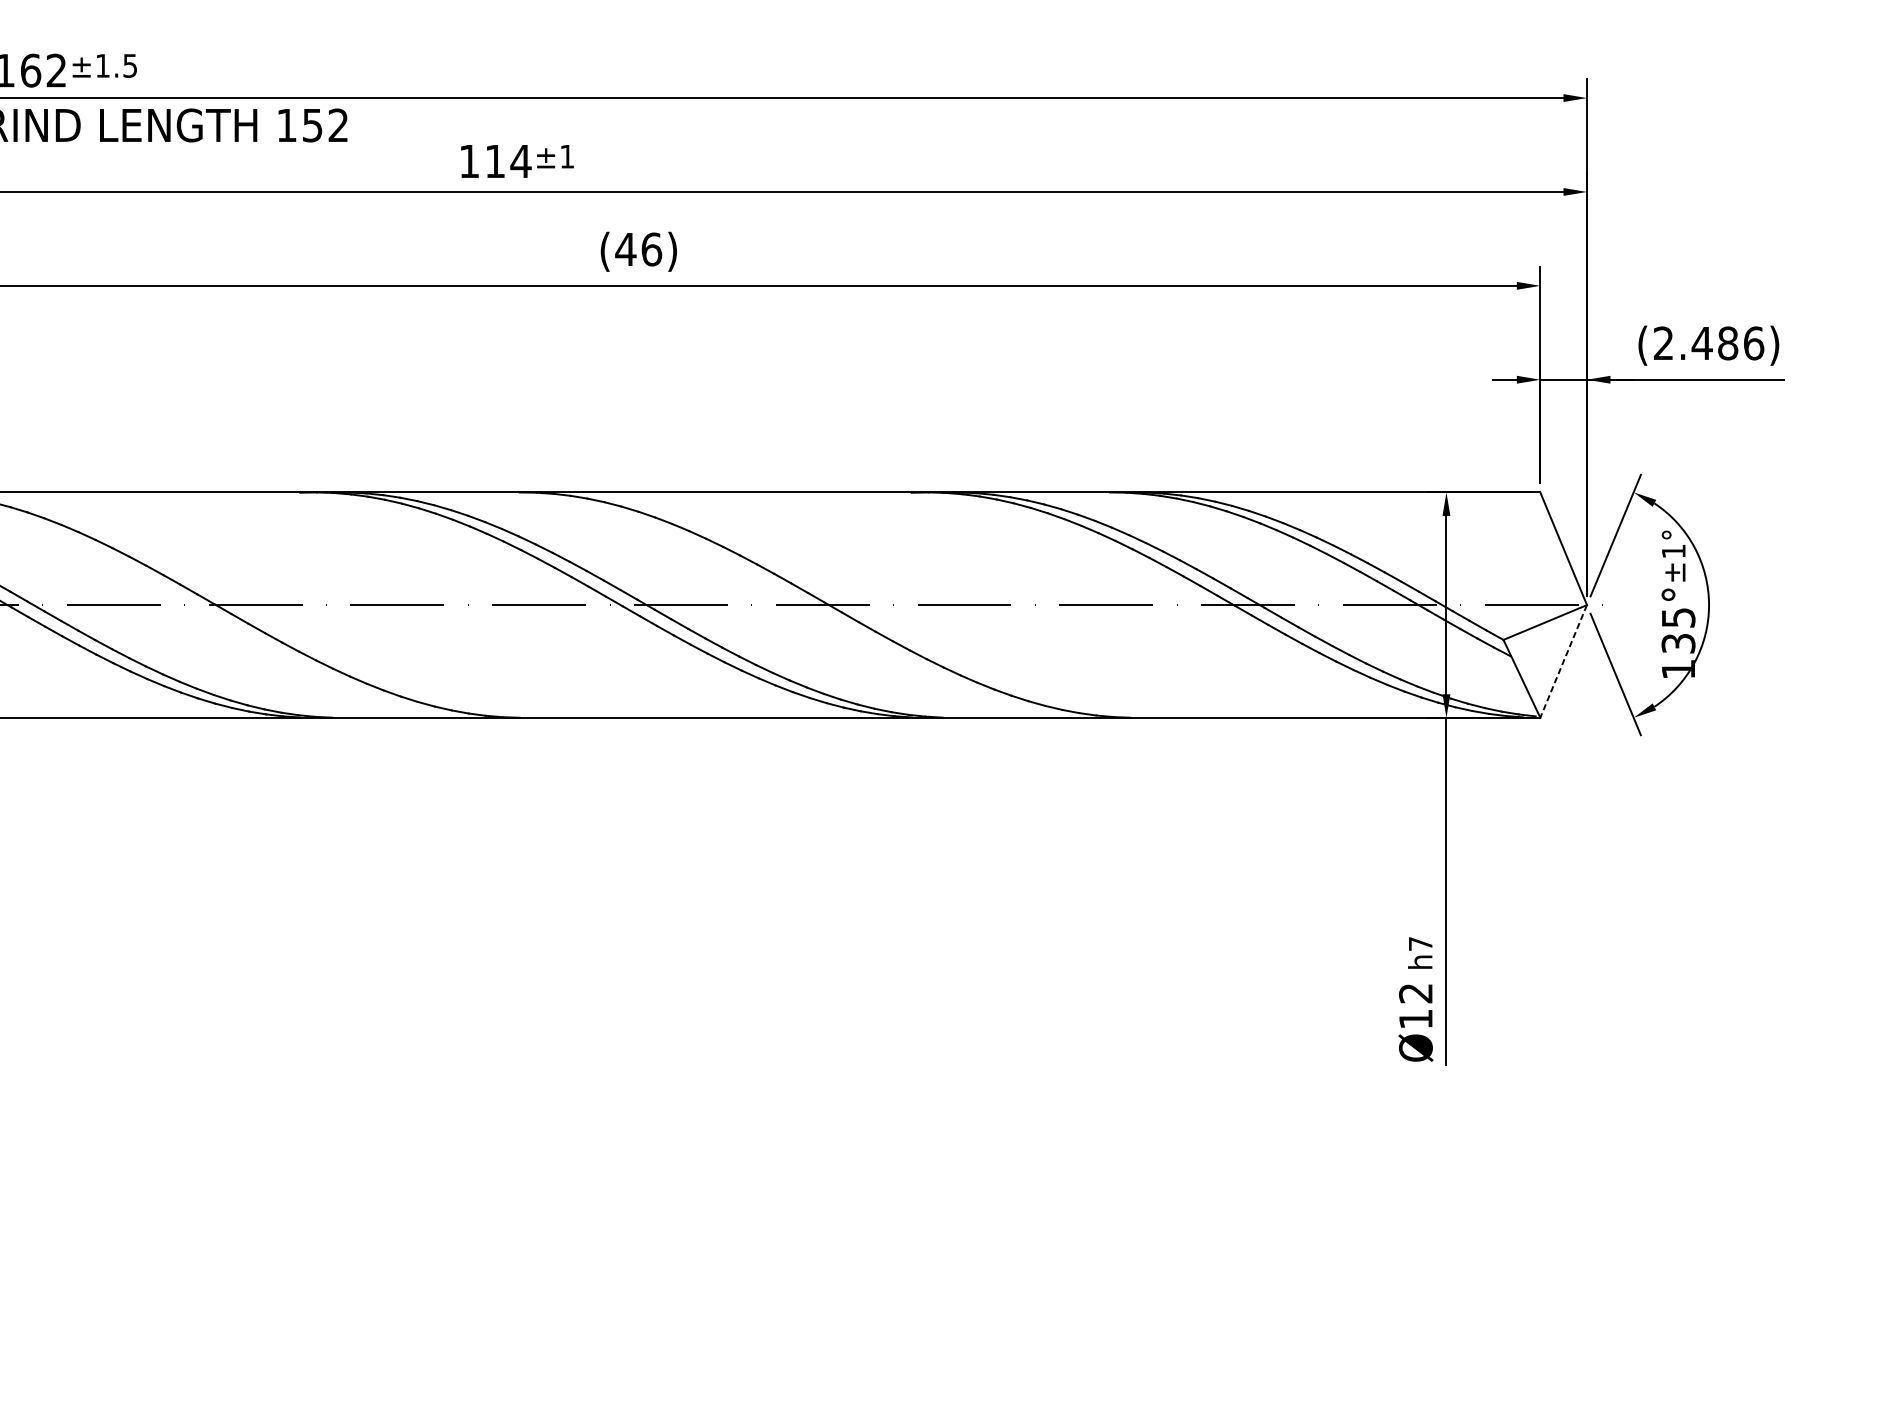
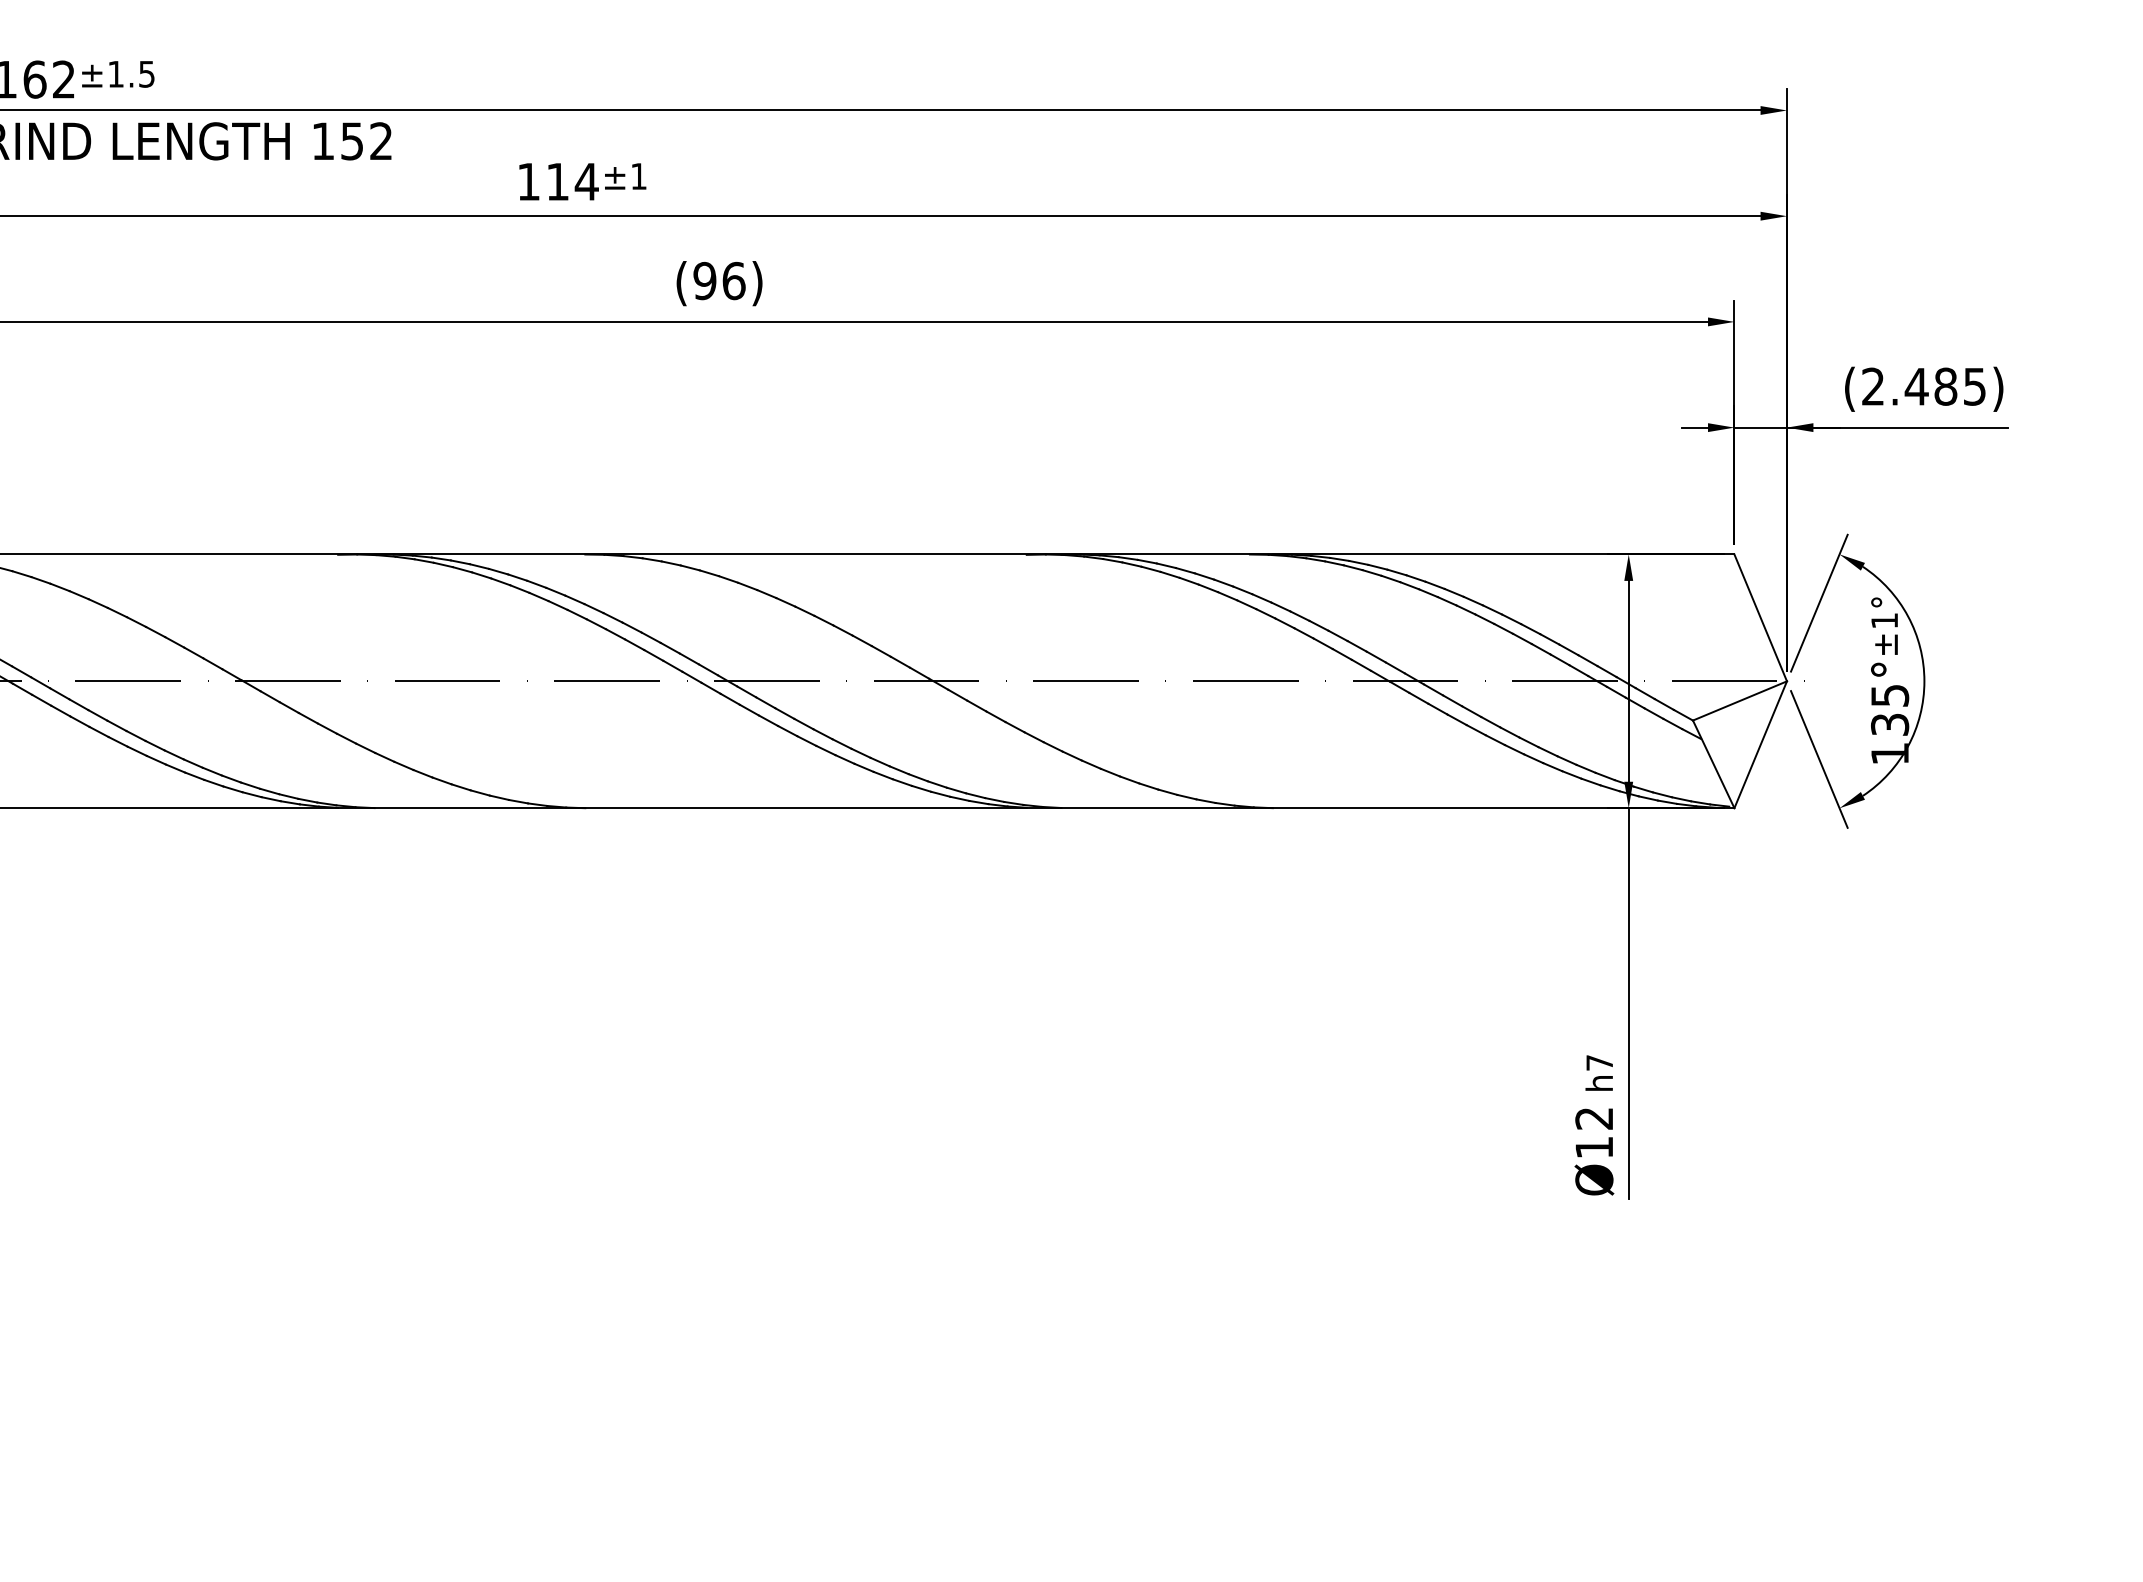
text: (625, 249) -> (704, 280), (46) -> (96)
text: (1753, 343) -> (1974, 386), (2.486) -> (2.485)
line: (1563, 661) -> (1760, 744), dashed -> solid

